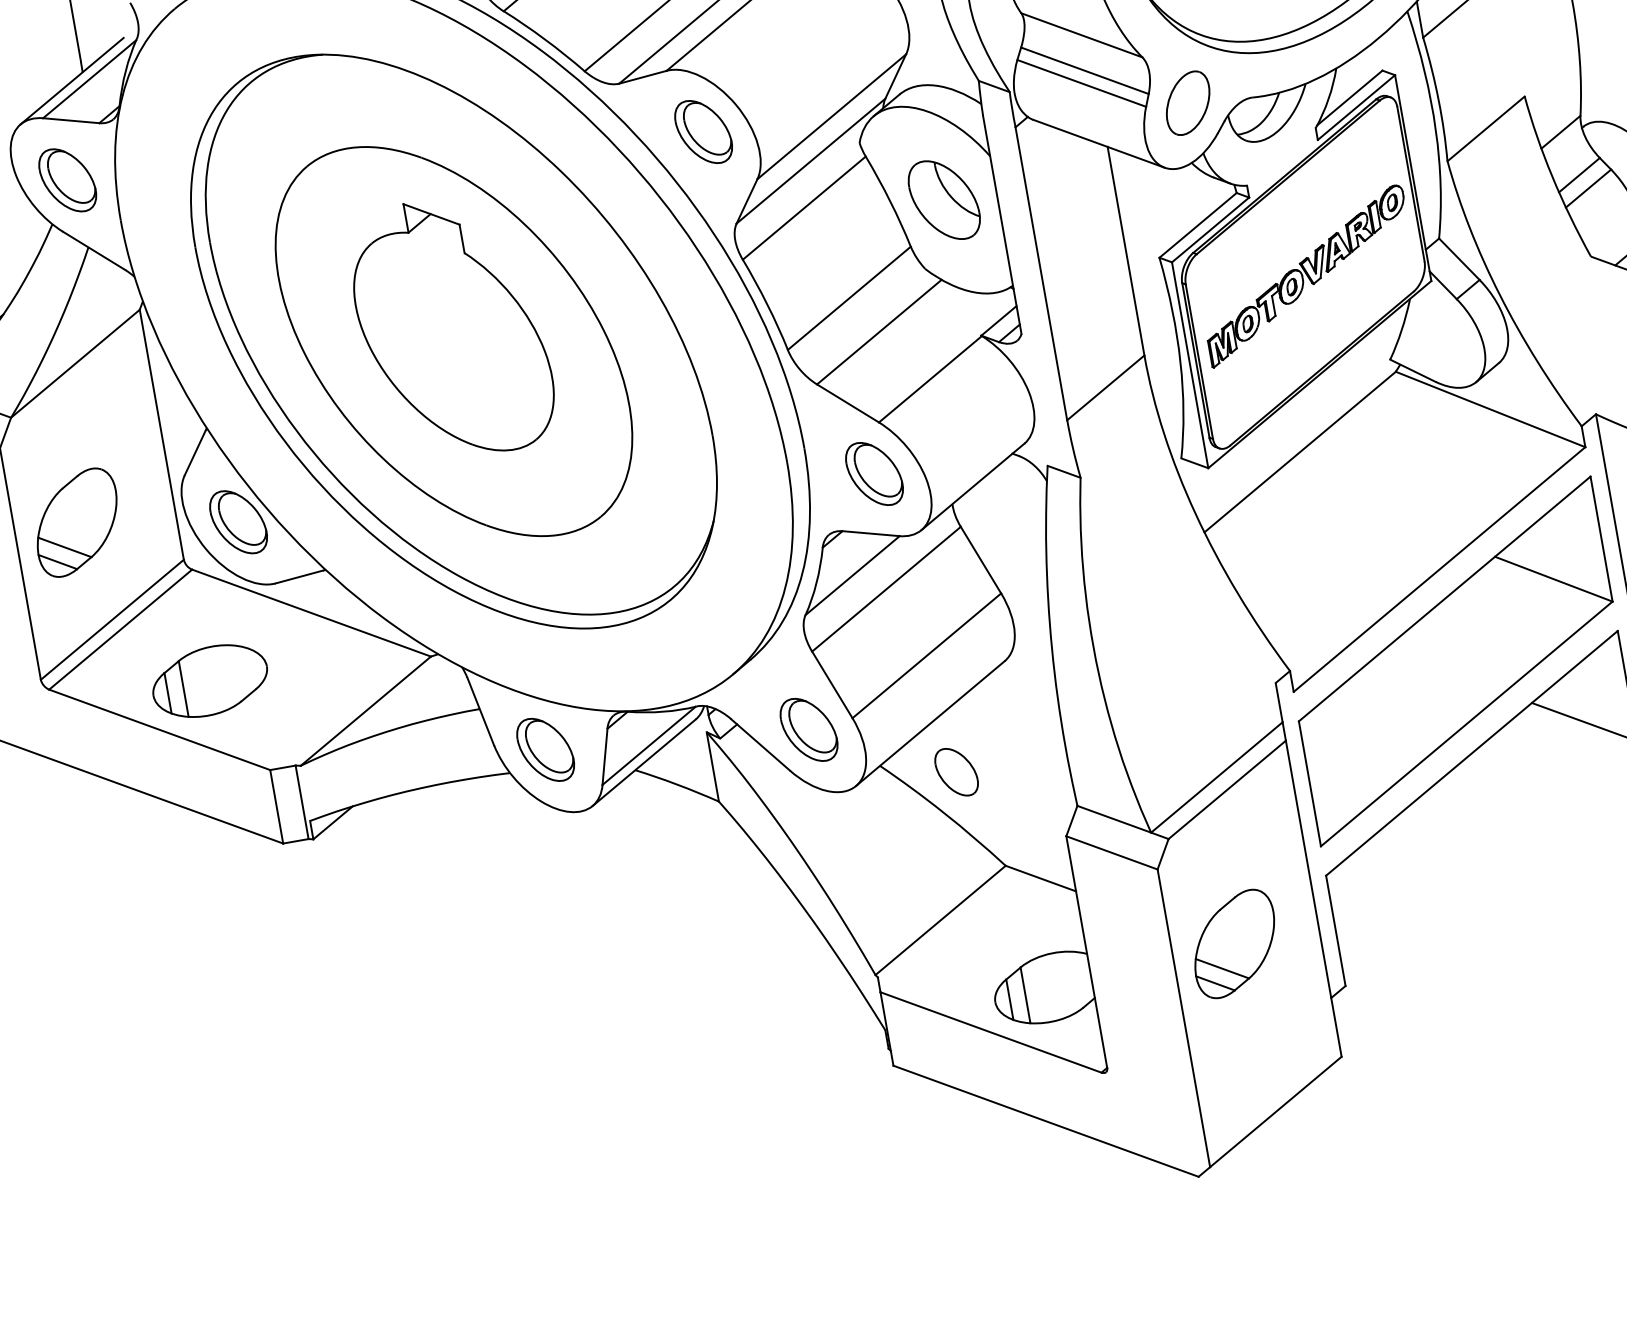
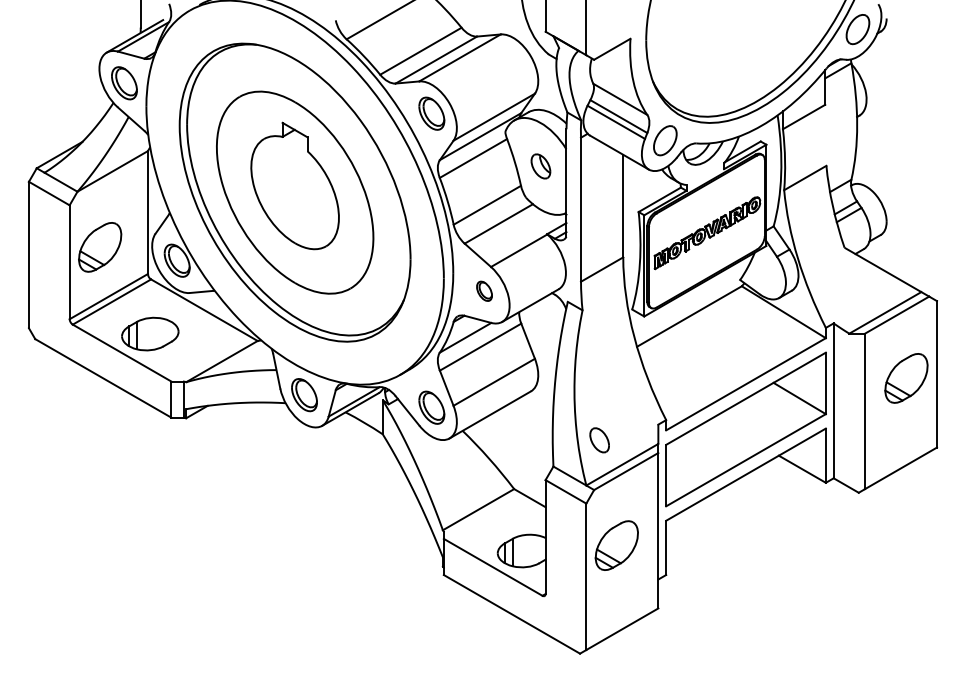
part: (943, 200) -> (540, 166), size x0.6
part: (874, 474) -> (484, 291), size x0.6
part: (956, 772) -> (599, 440), moved

